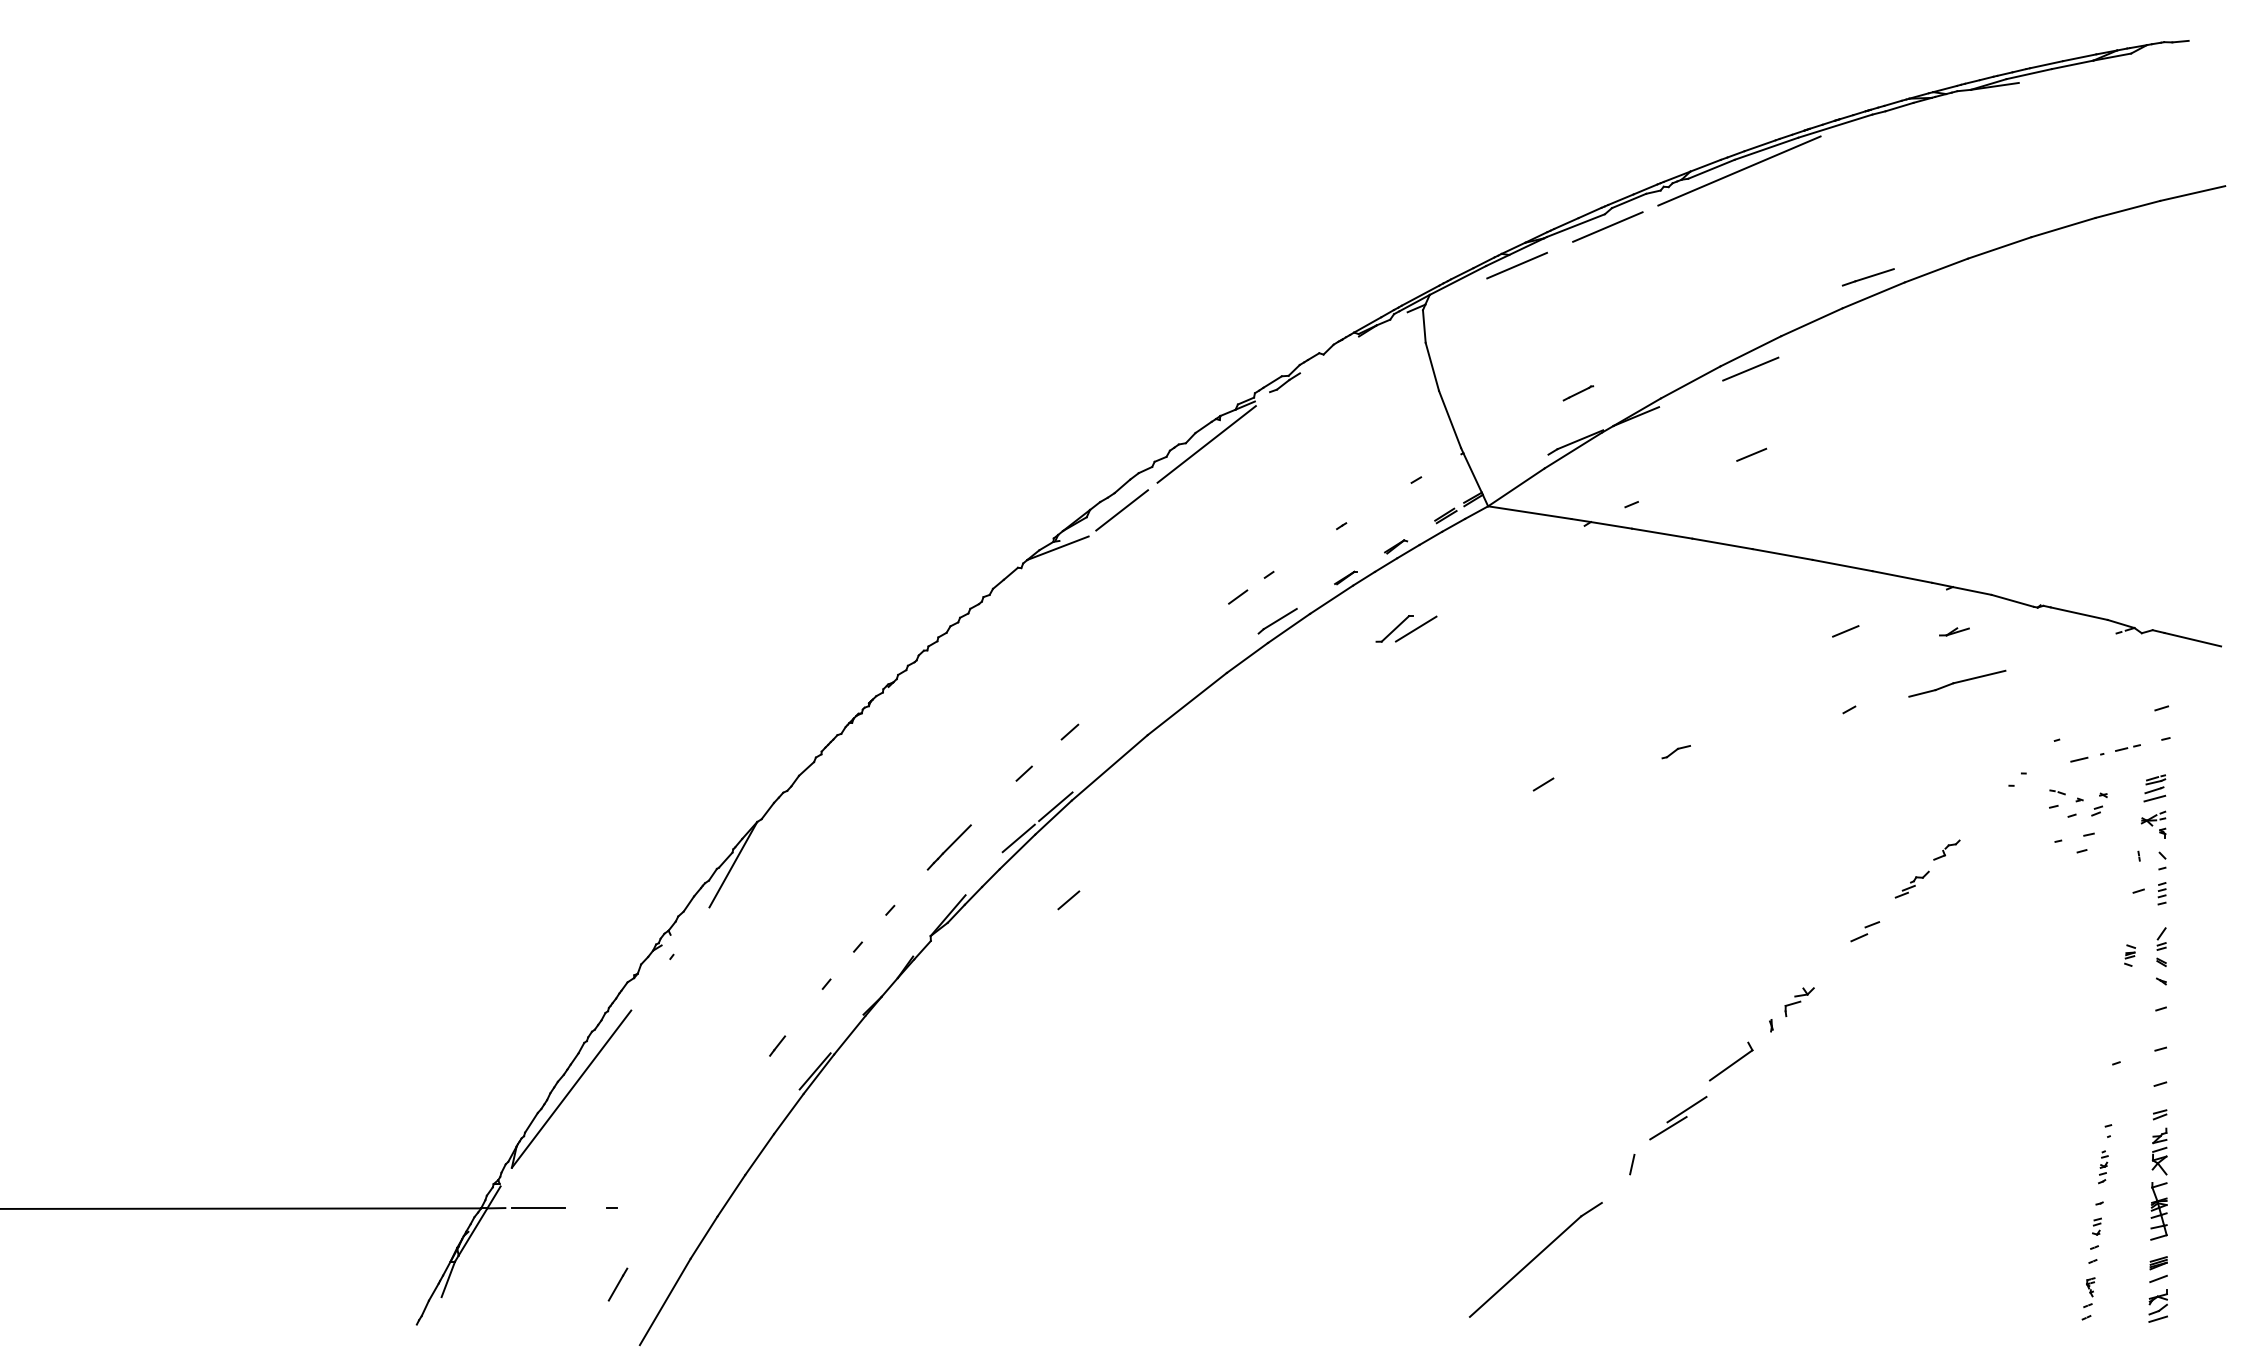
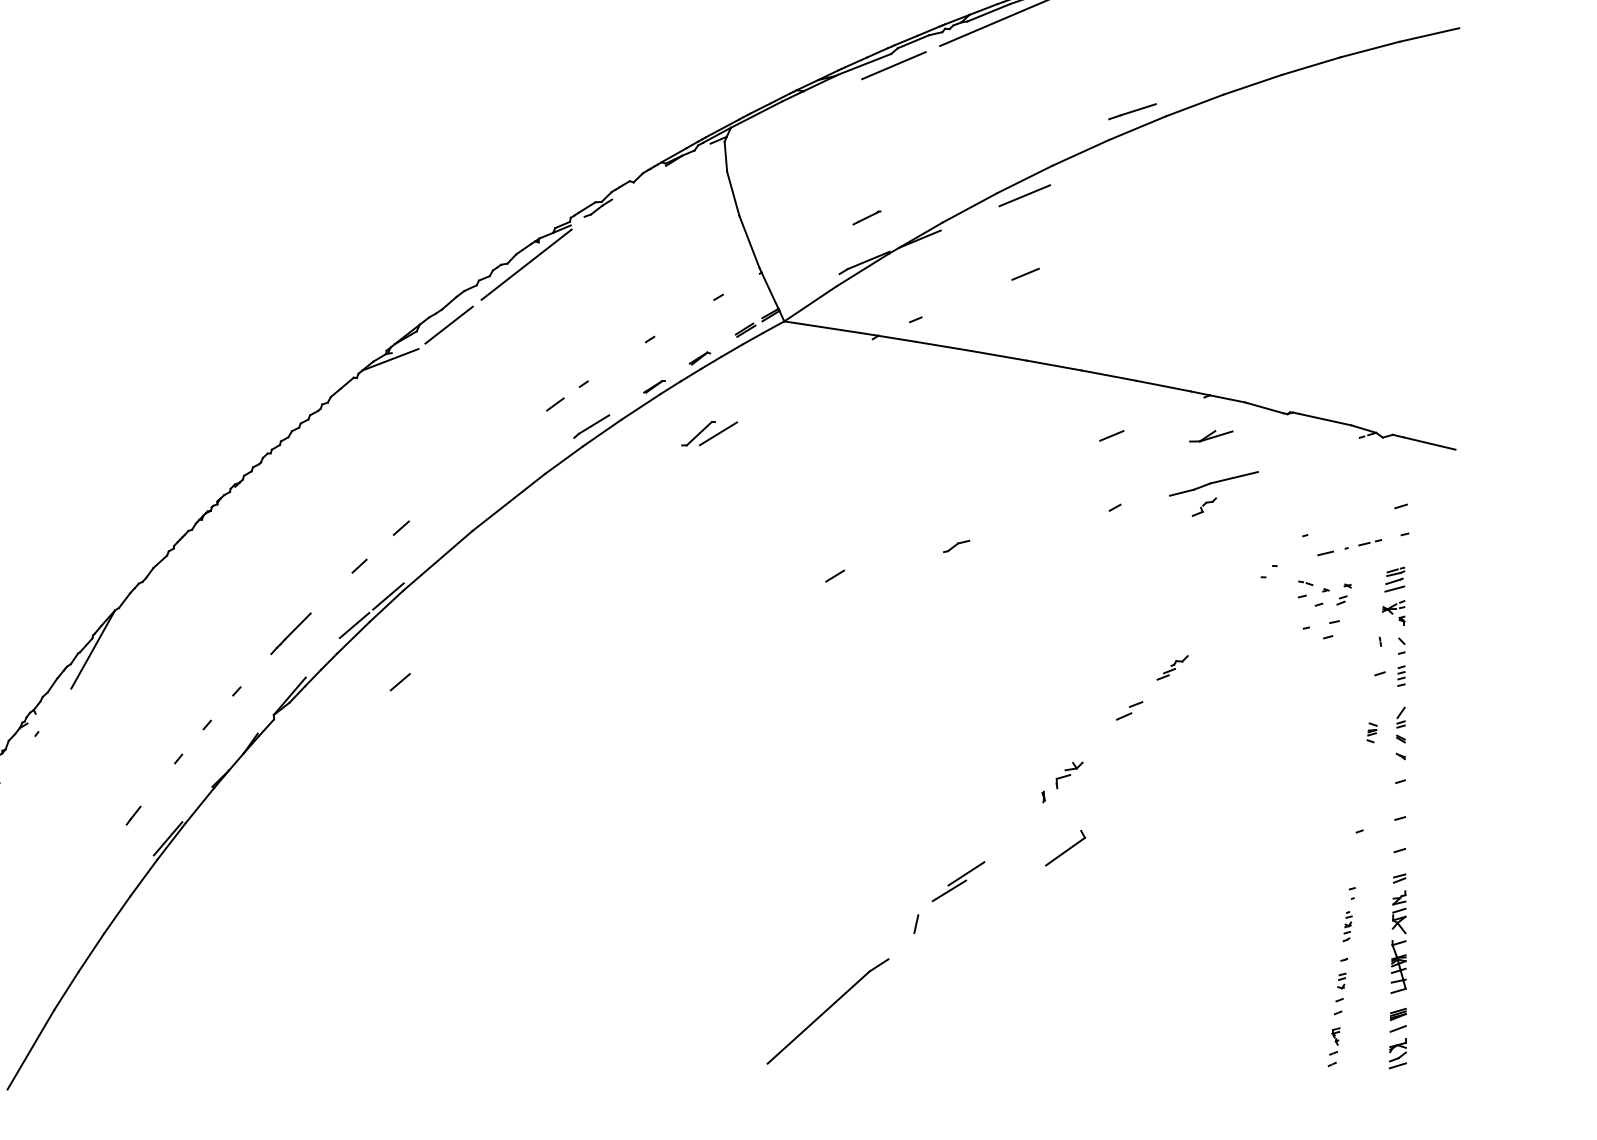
line: (1517, 265) -> (811, 100), removed
part: (1954, 631) -> (1211, 436), size x1.6
part: (1946, 849) -> (1204, 506), moved
part: (1731, 1061) -> (1065, 848), moved

